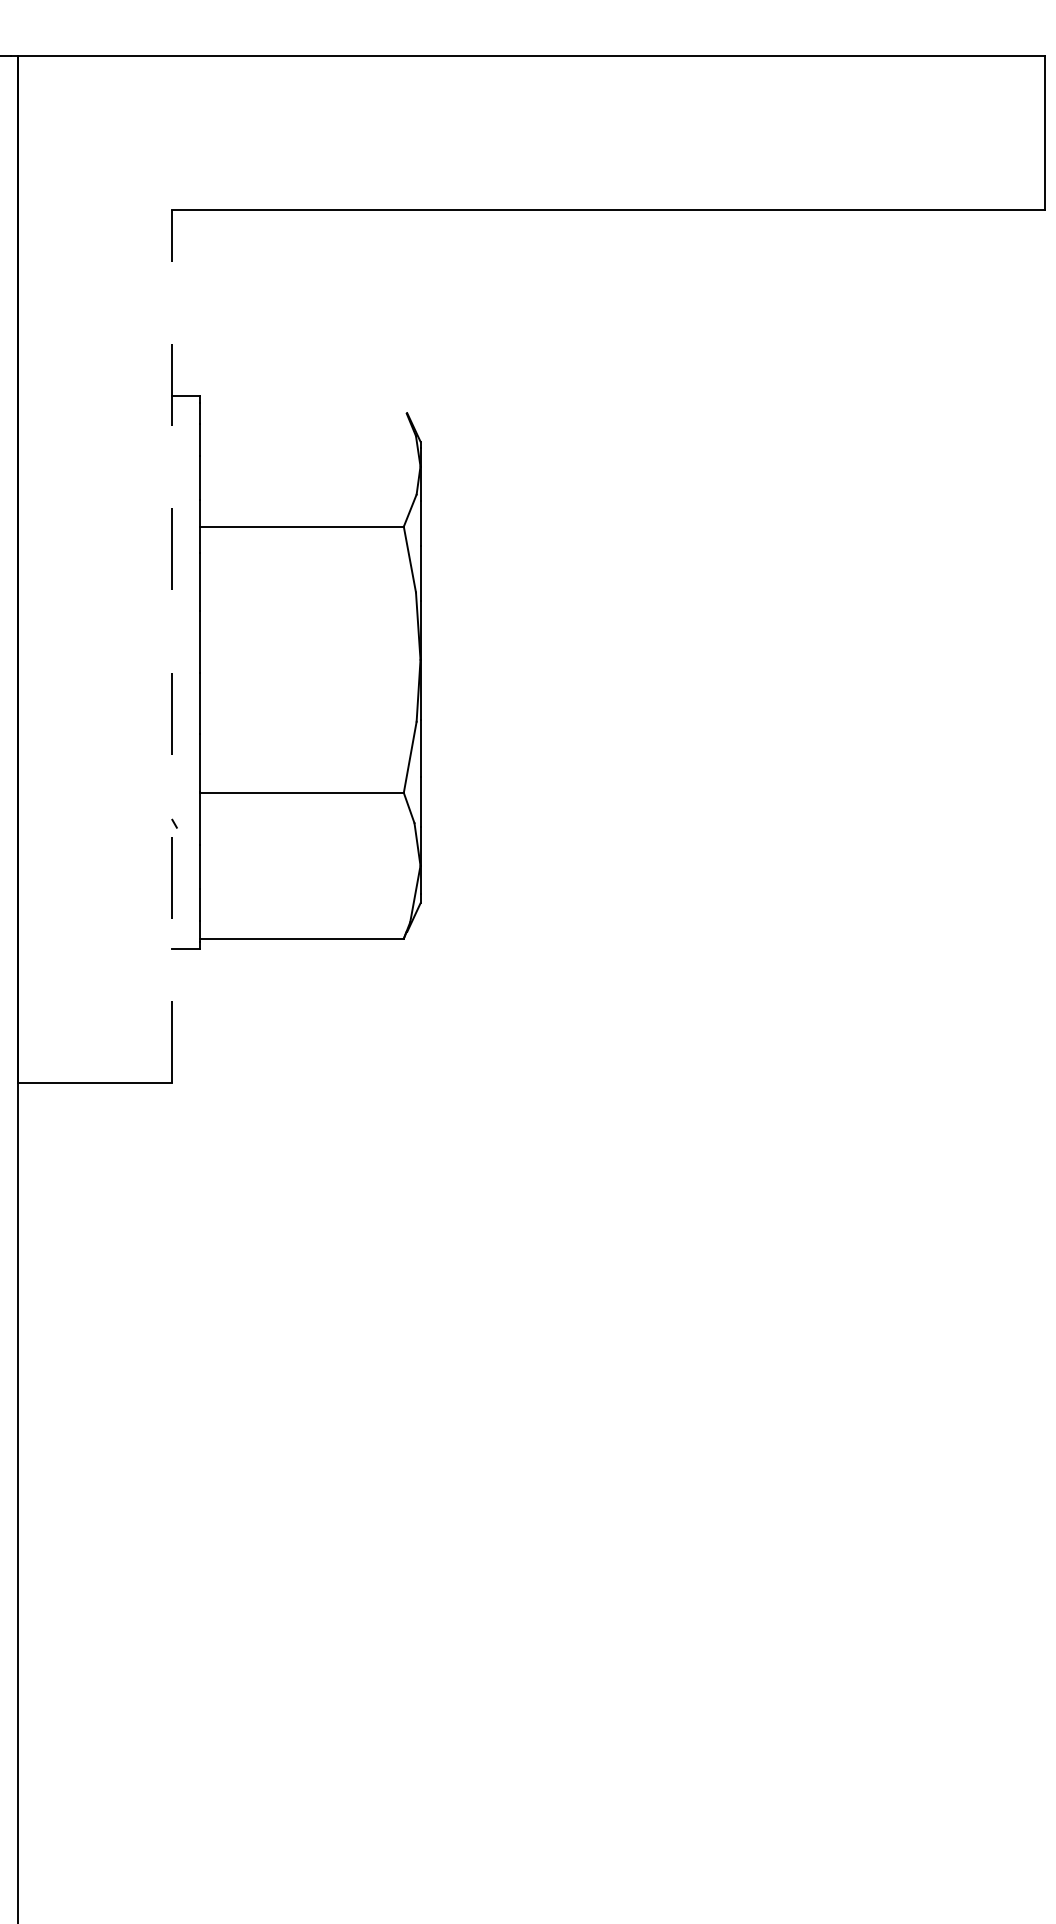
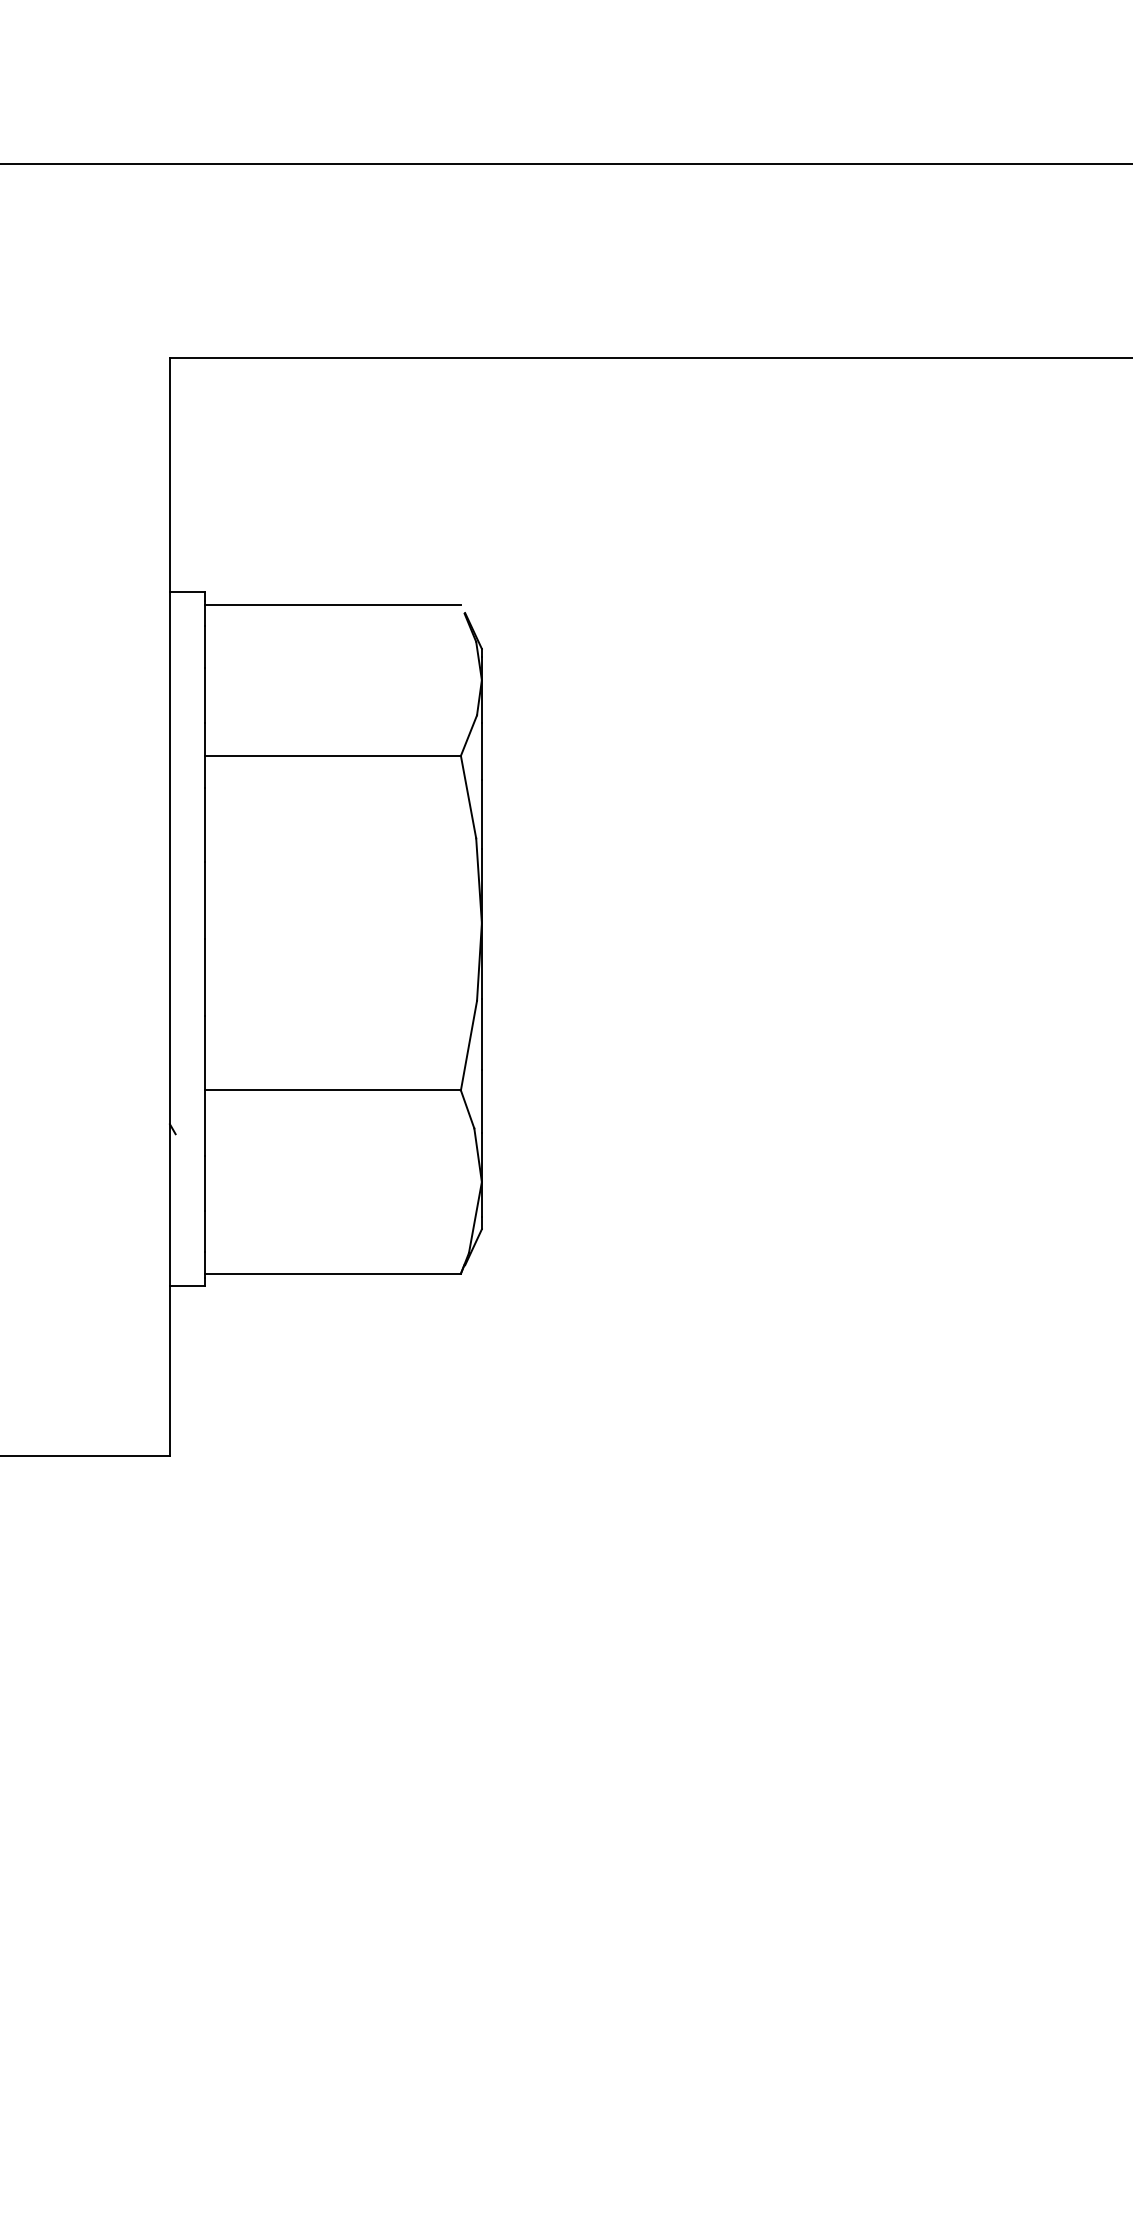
line: (301, 406) -> (332, 604), added
line: (172, 646) -> (170, 906), dashed -> solid

